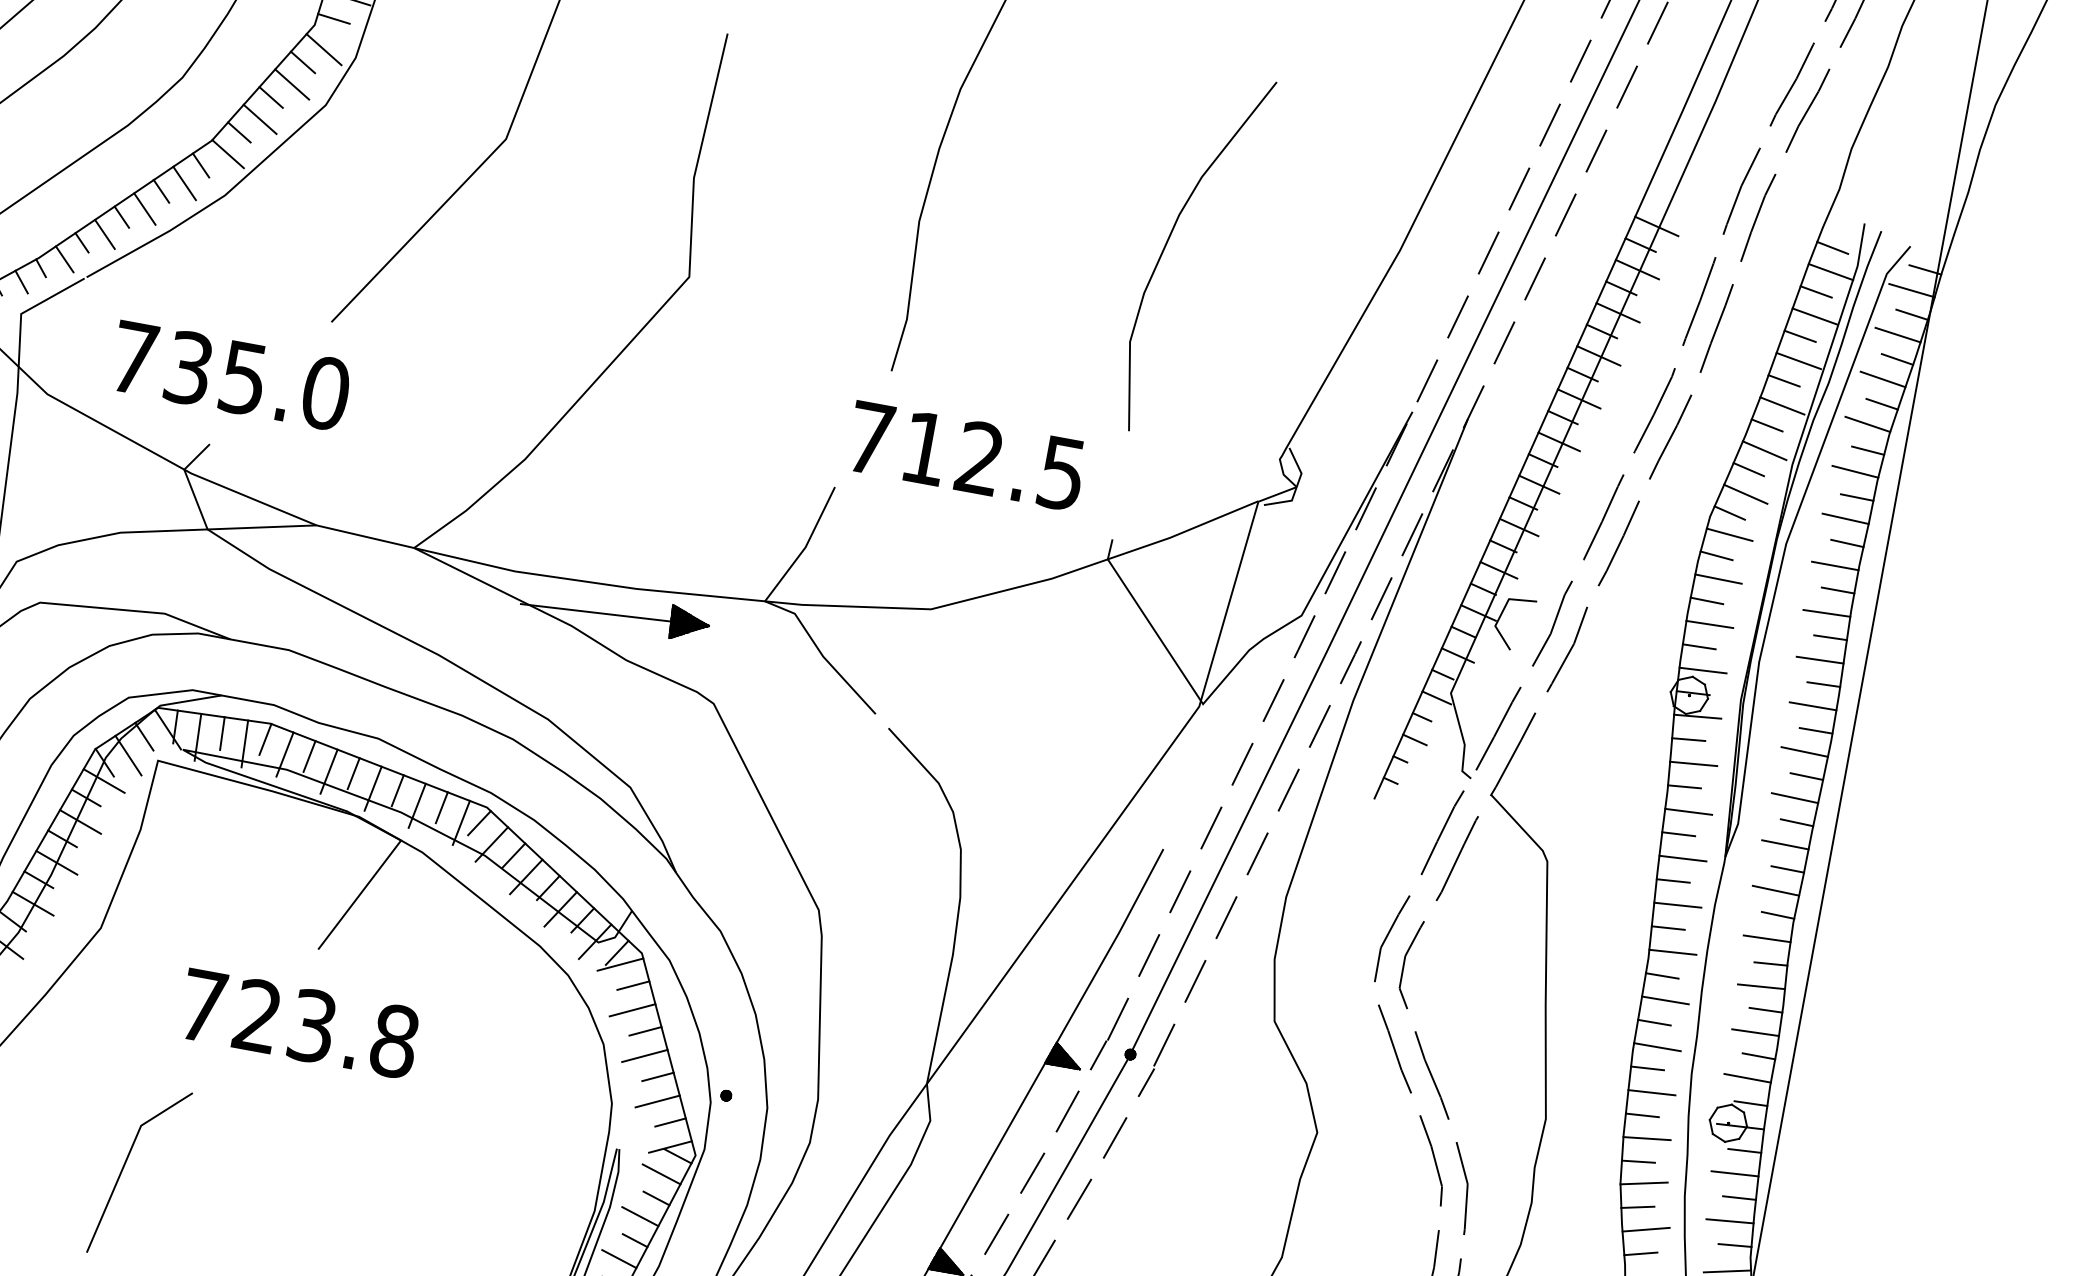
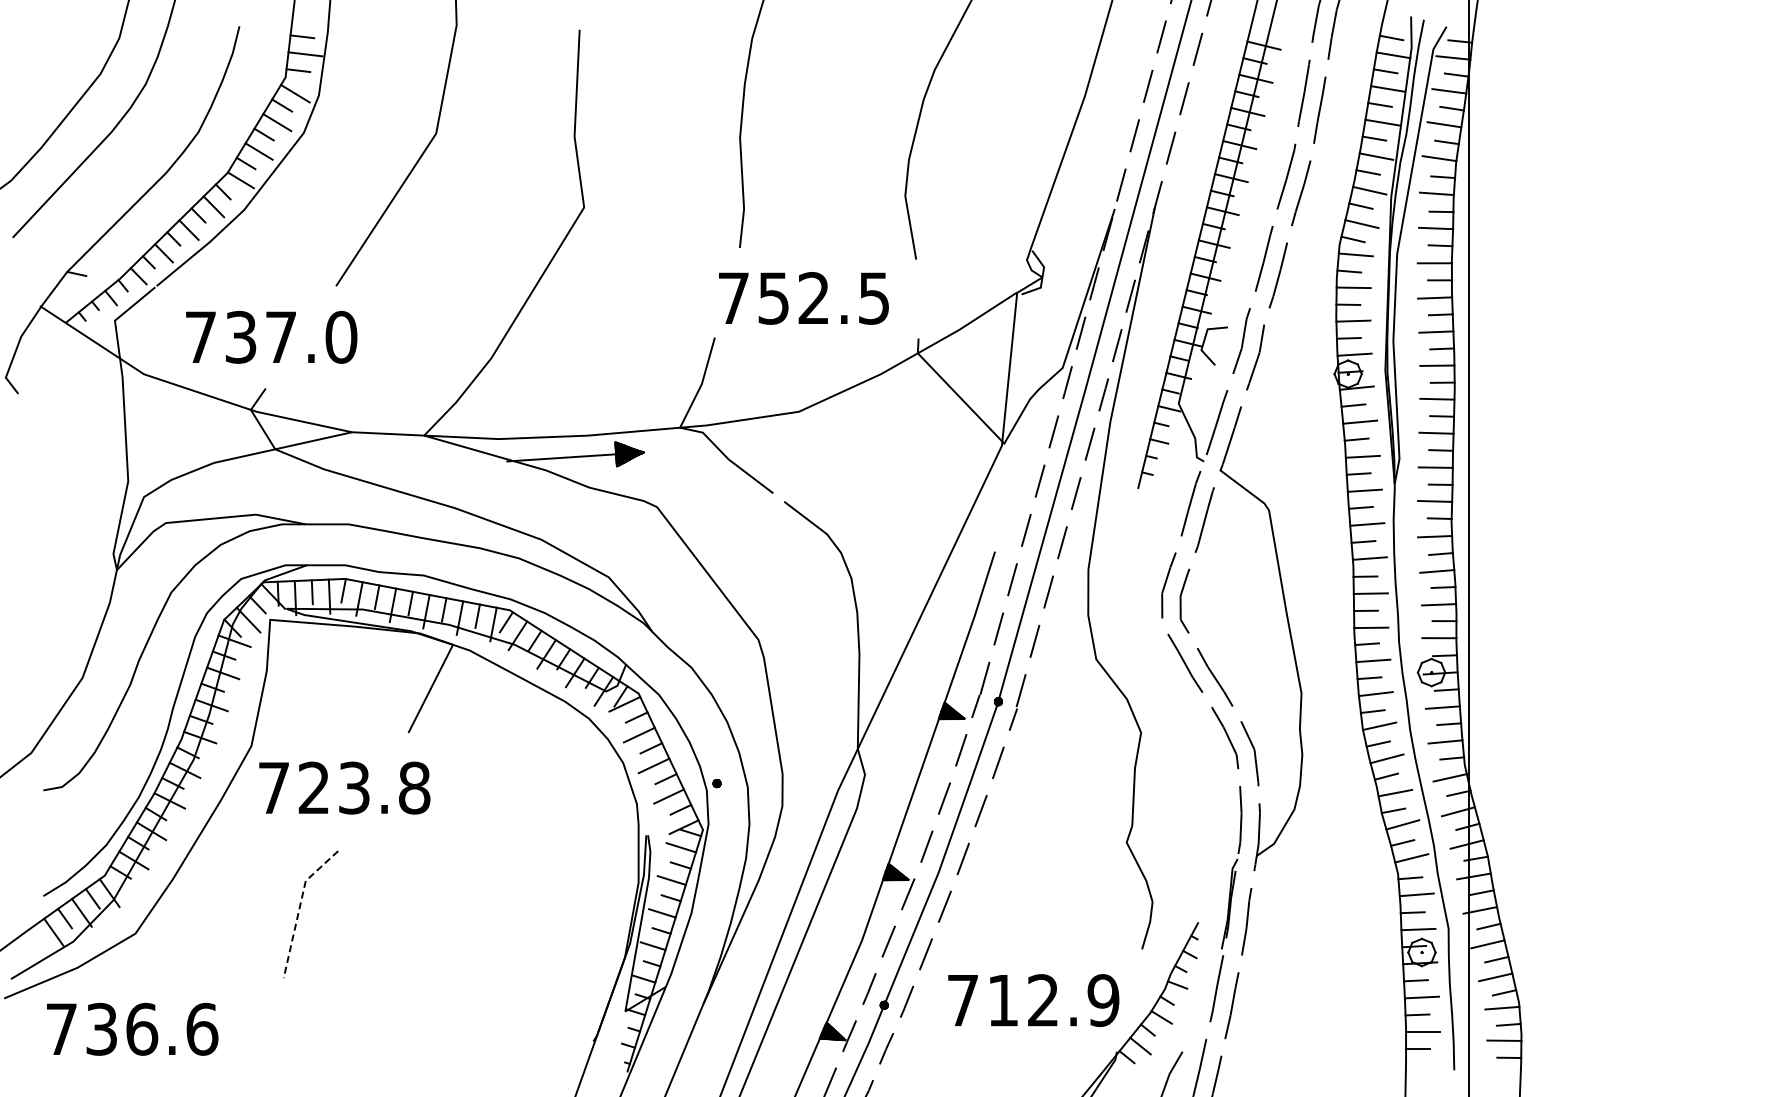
text: (242, 378) -> (280, 337), 735.0 -> 737.0
text: (924, 448) -> (773, 298), 712.5 -> 752.5
text: (299, 1022) -> (344, 787), moved
line: (125, 1160) -> (299, 907), solid -> dashed

